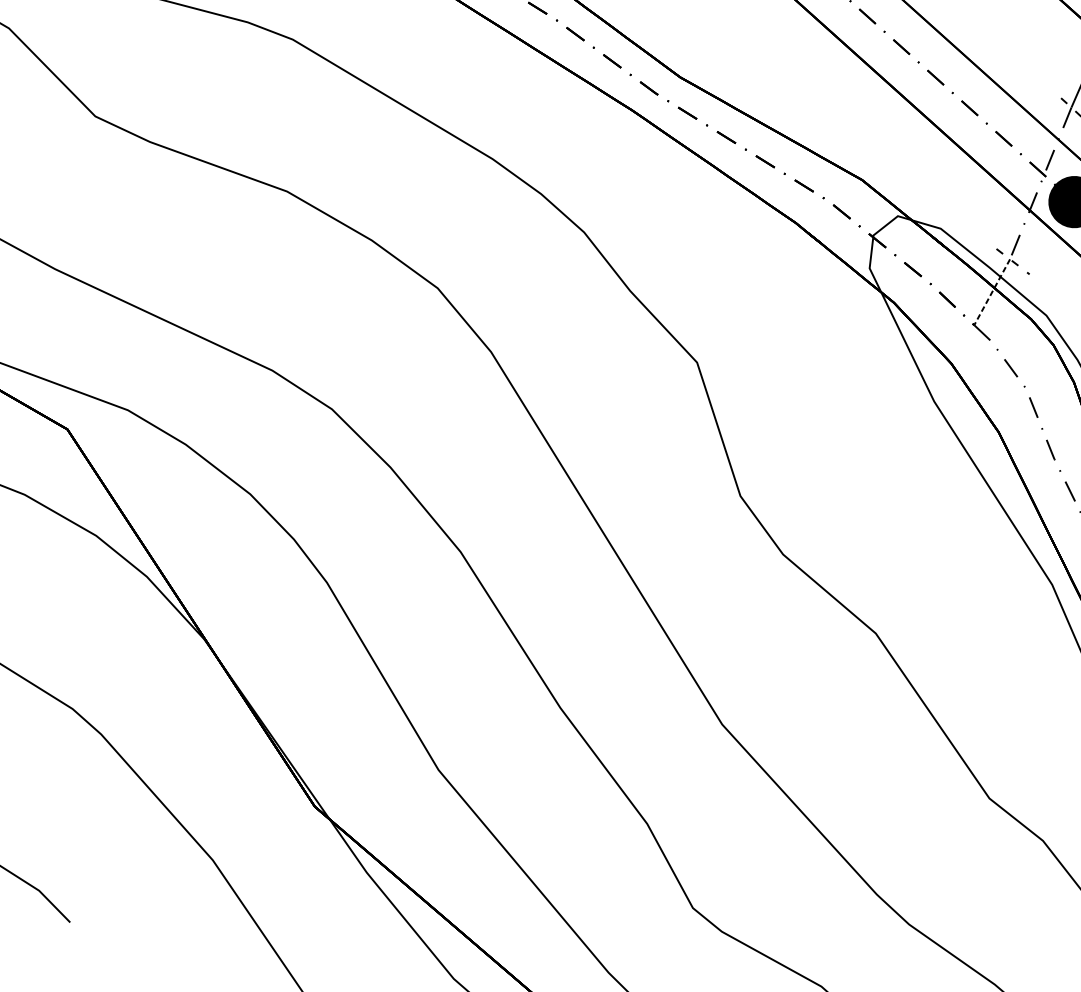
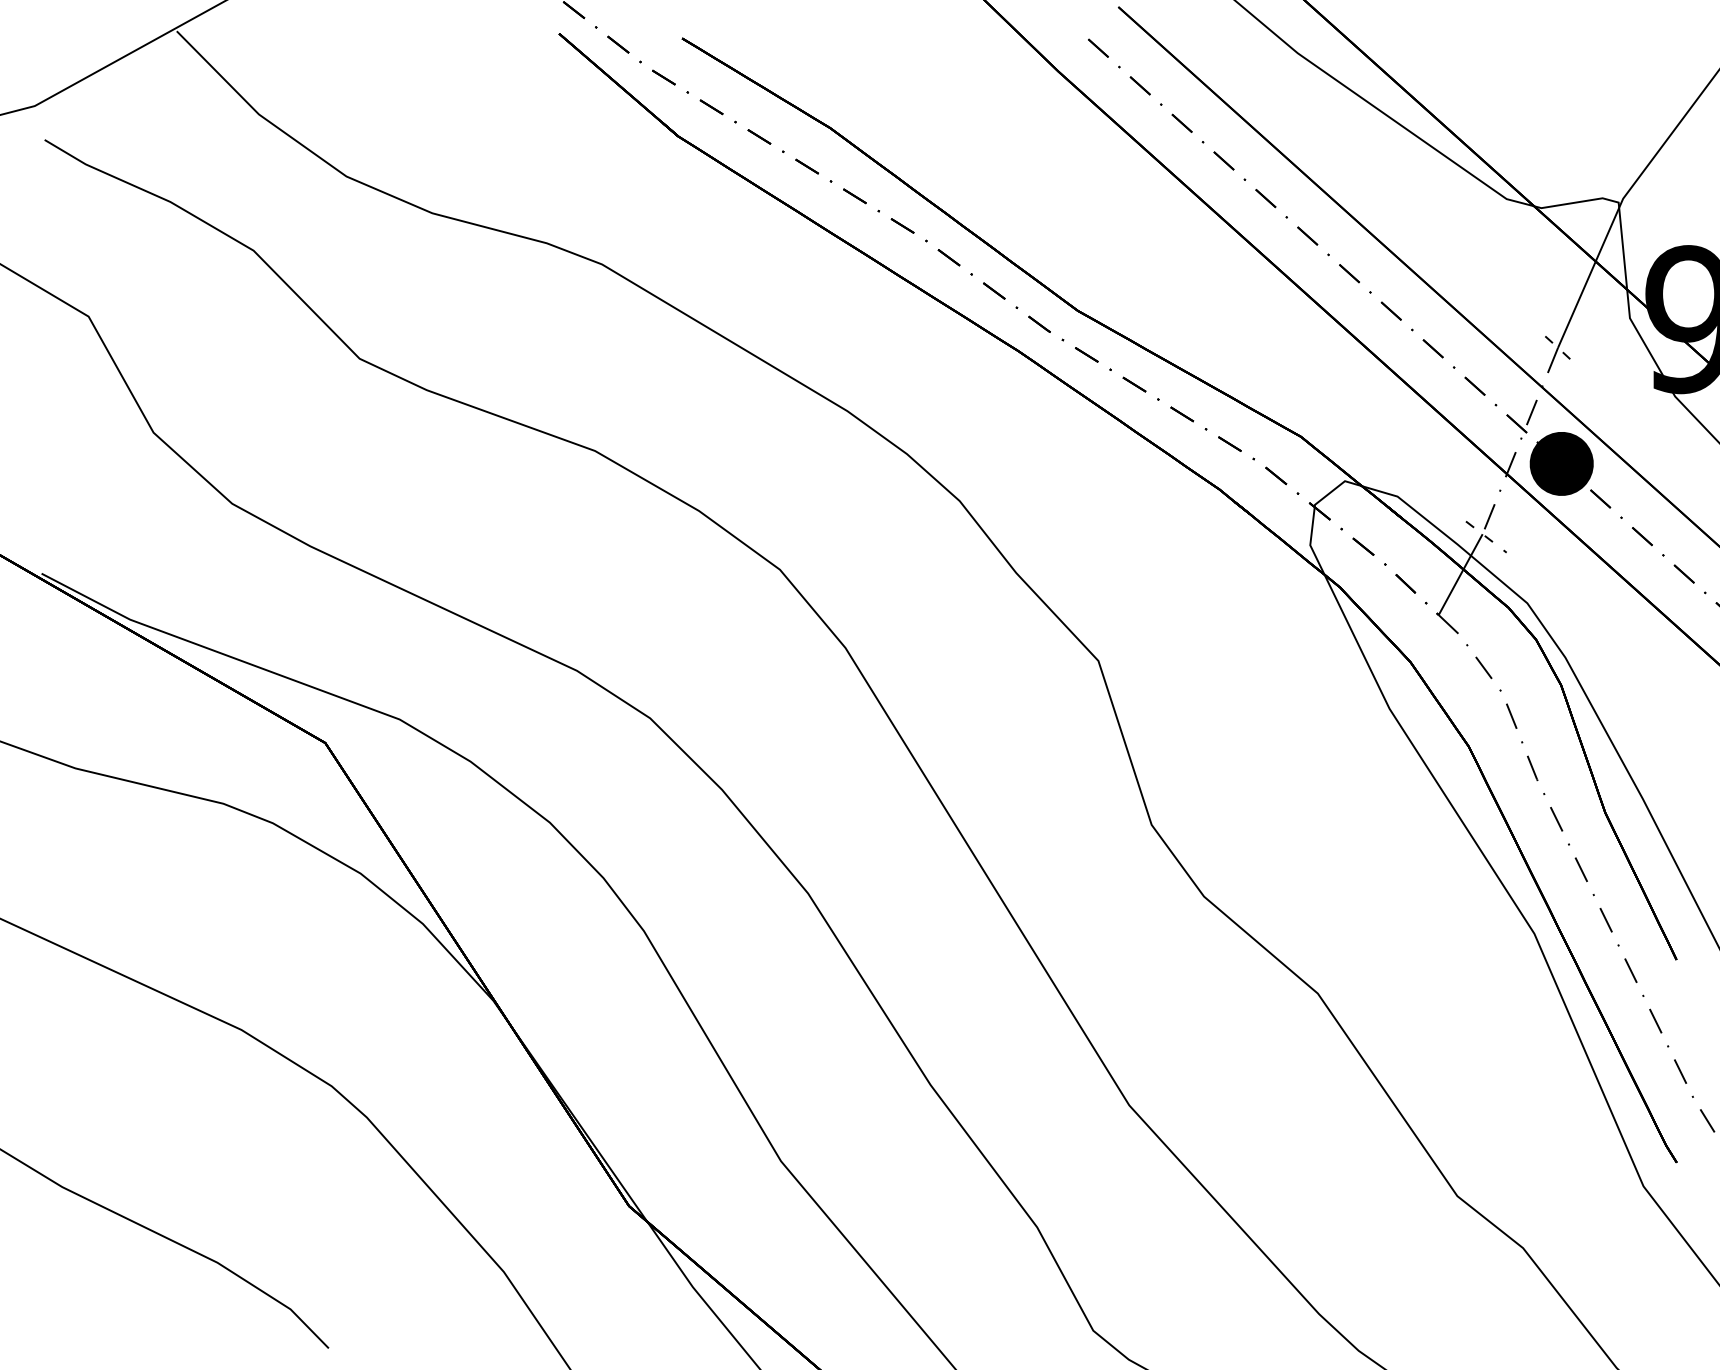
line: (992, 292) -> (1460, 575), dashed -> solid

